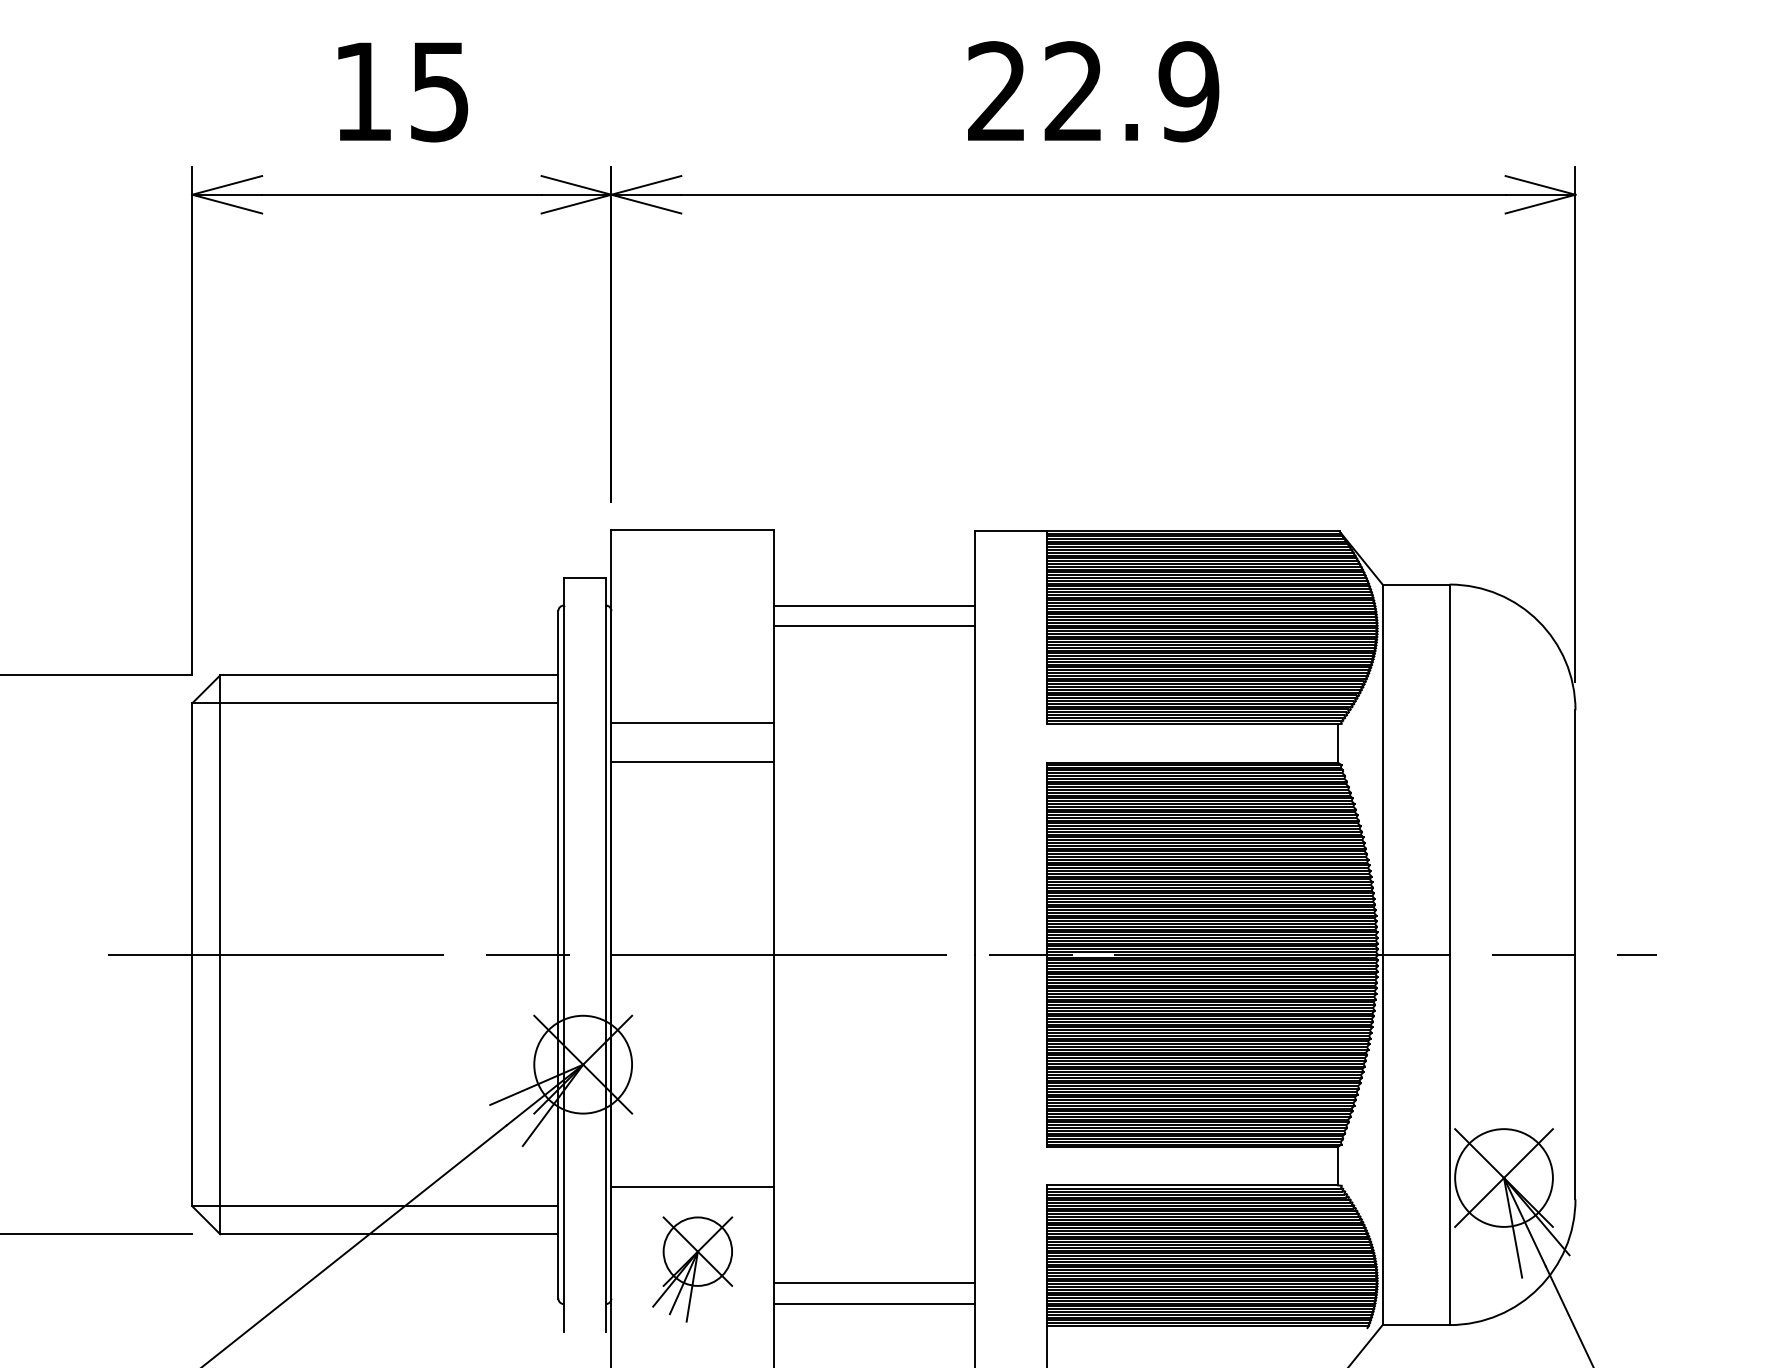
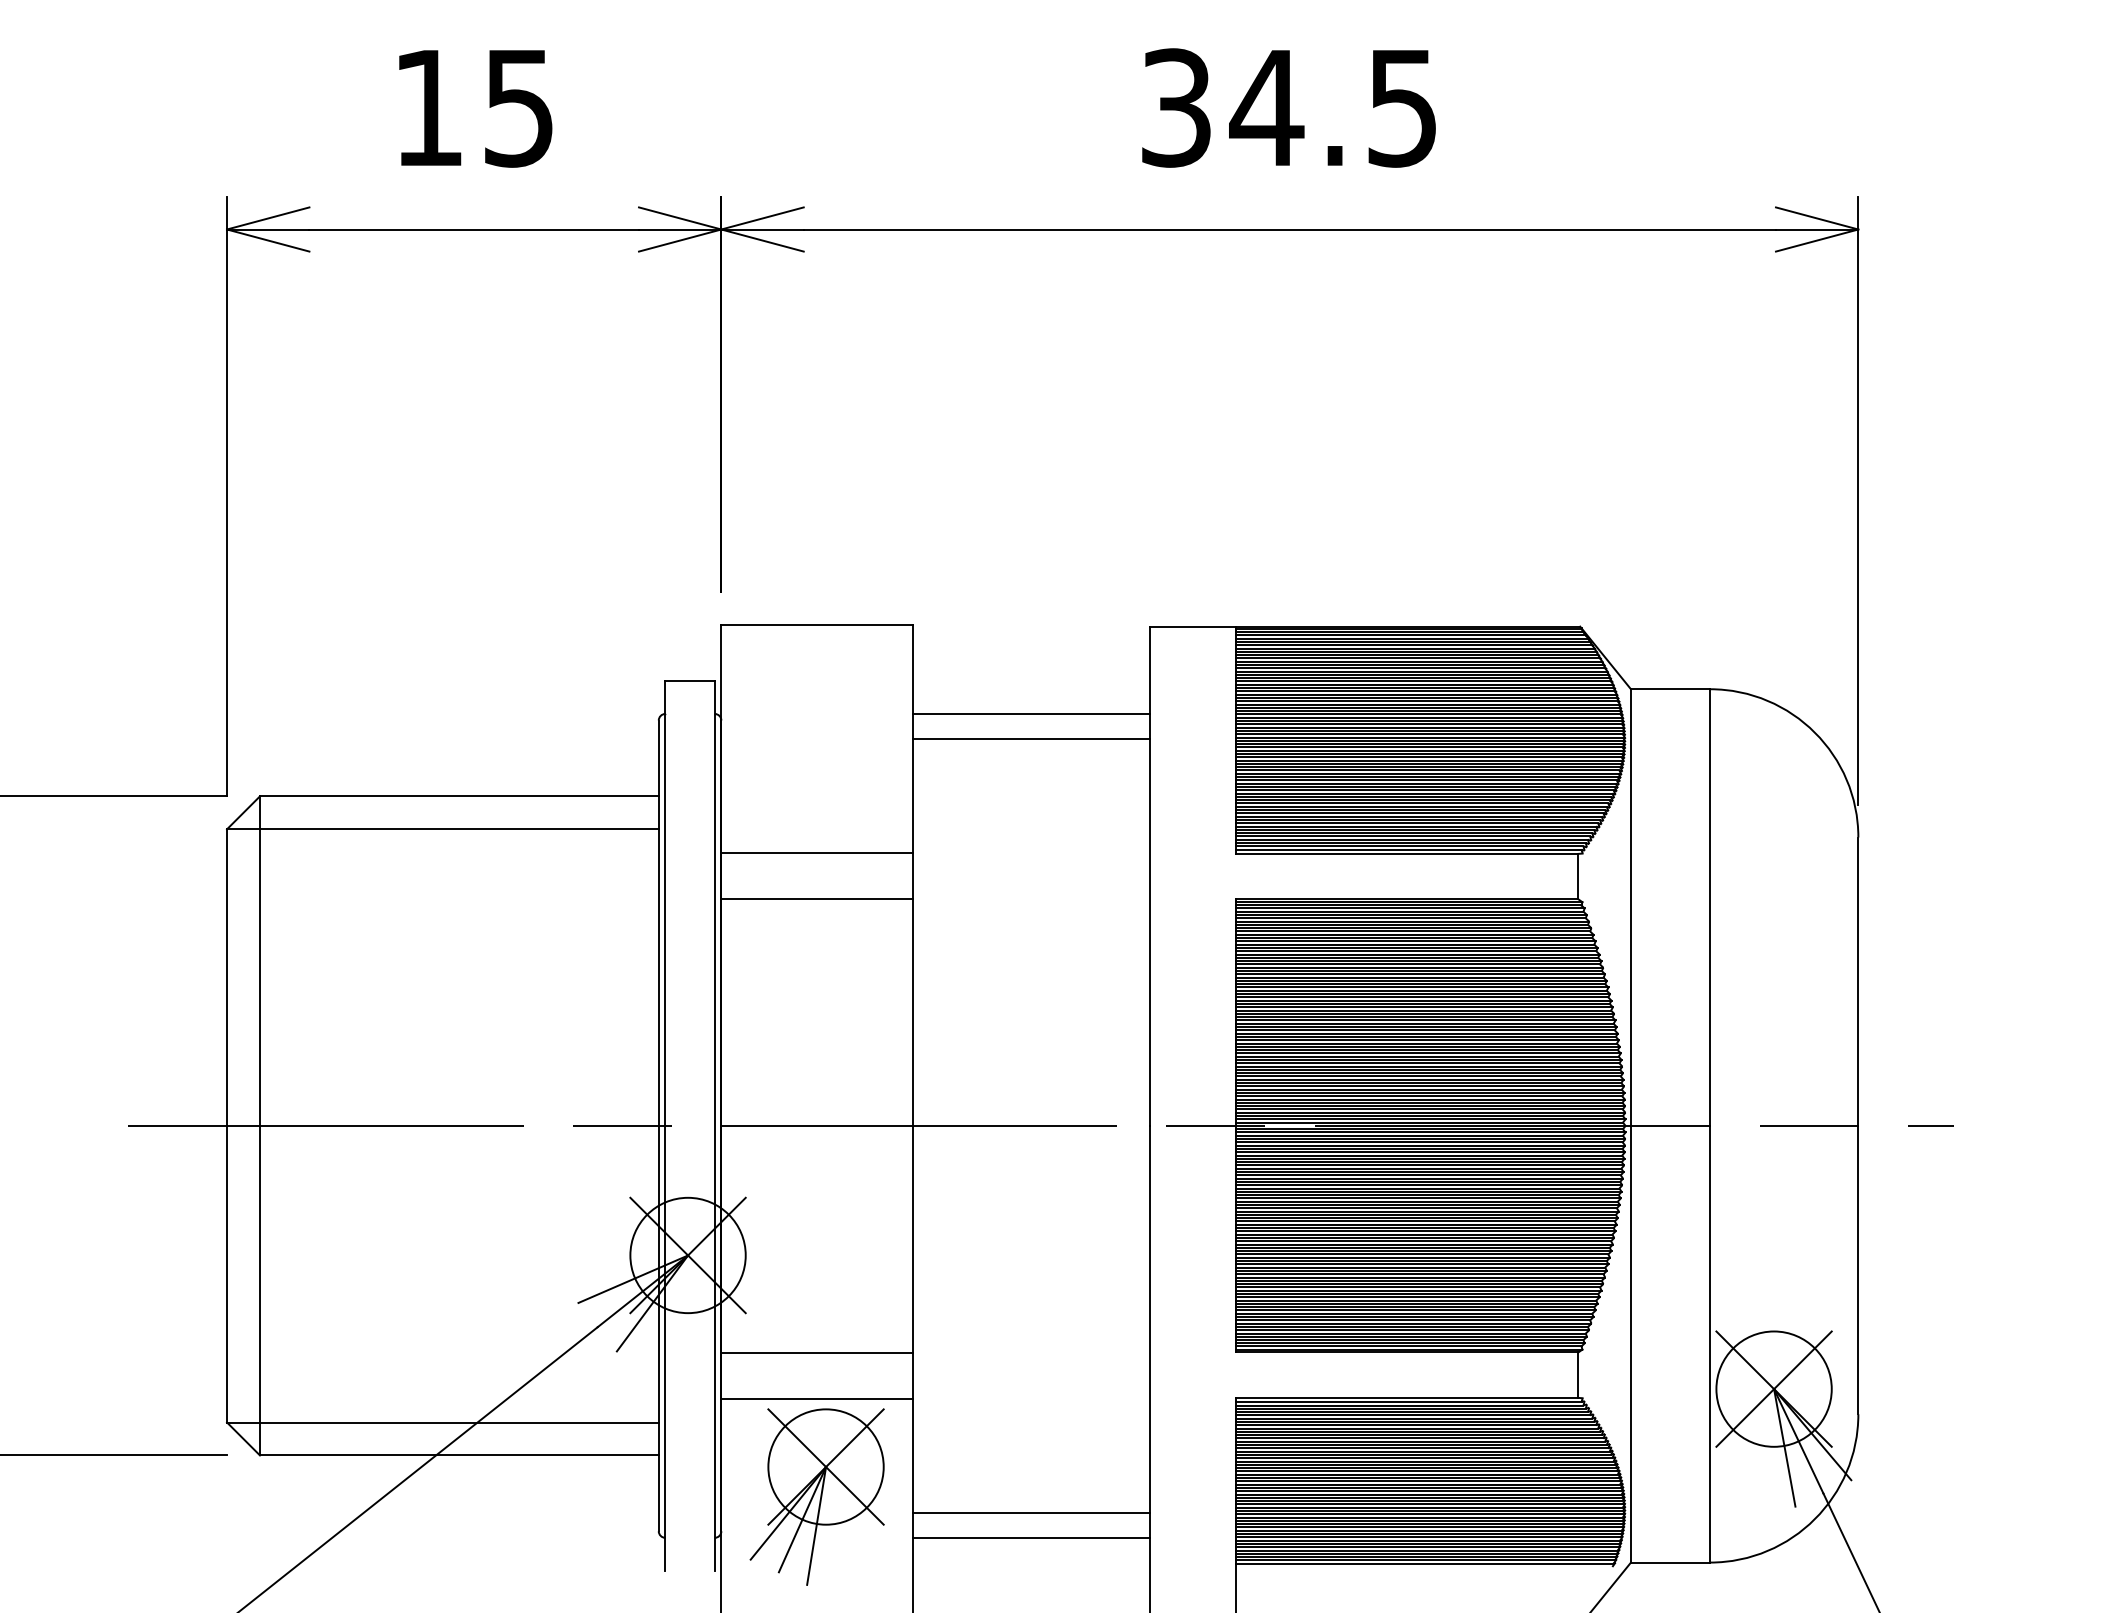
text: (1093, 91) -> (1289, 107), 22.9 -> 34.5
line: (692, 1146) -> (816, 1352), added
part: (692, 1269) -> (816, 1496), size x1.43

